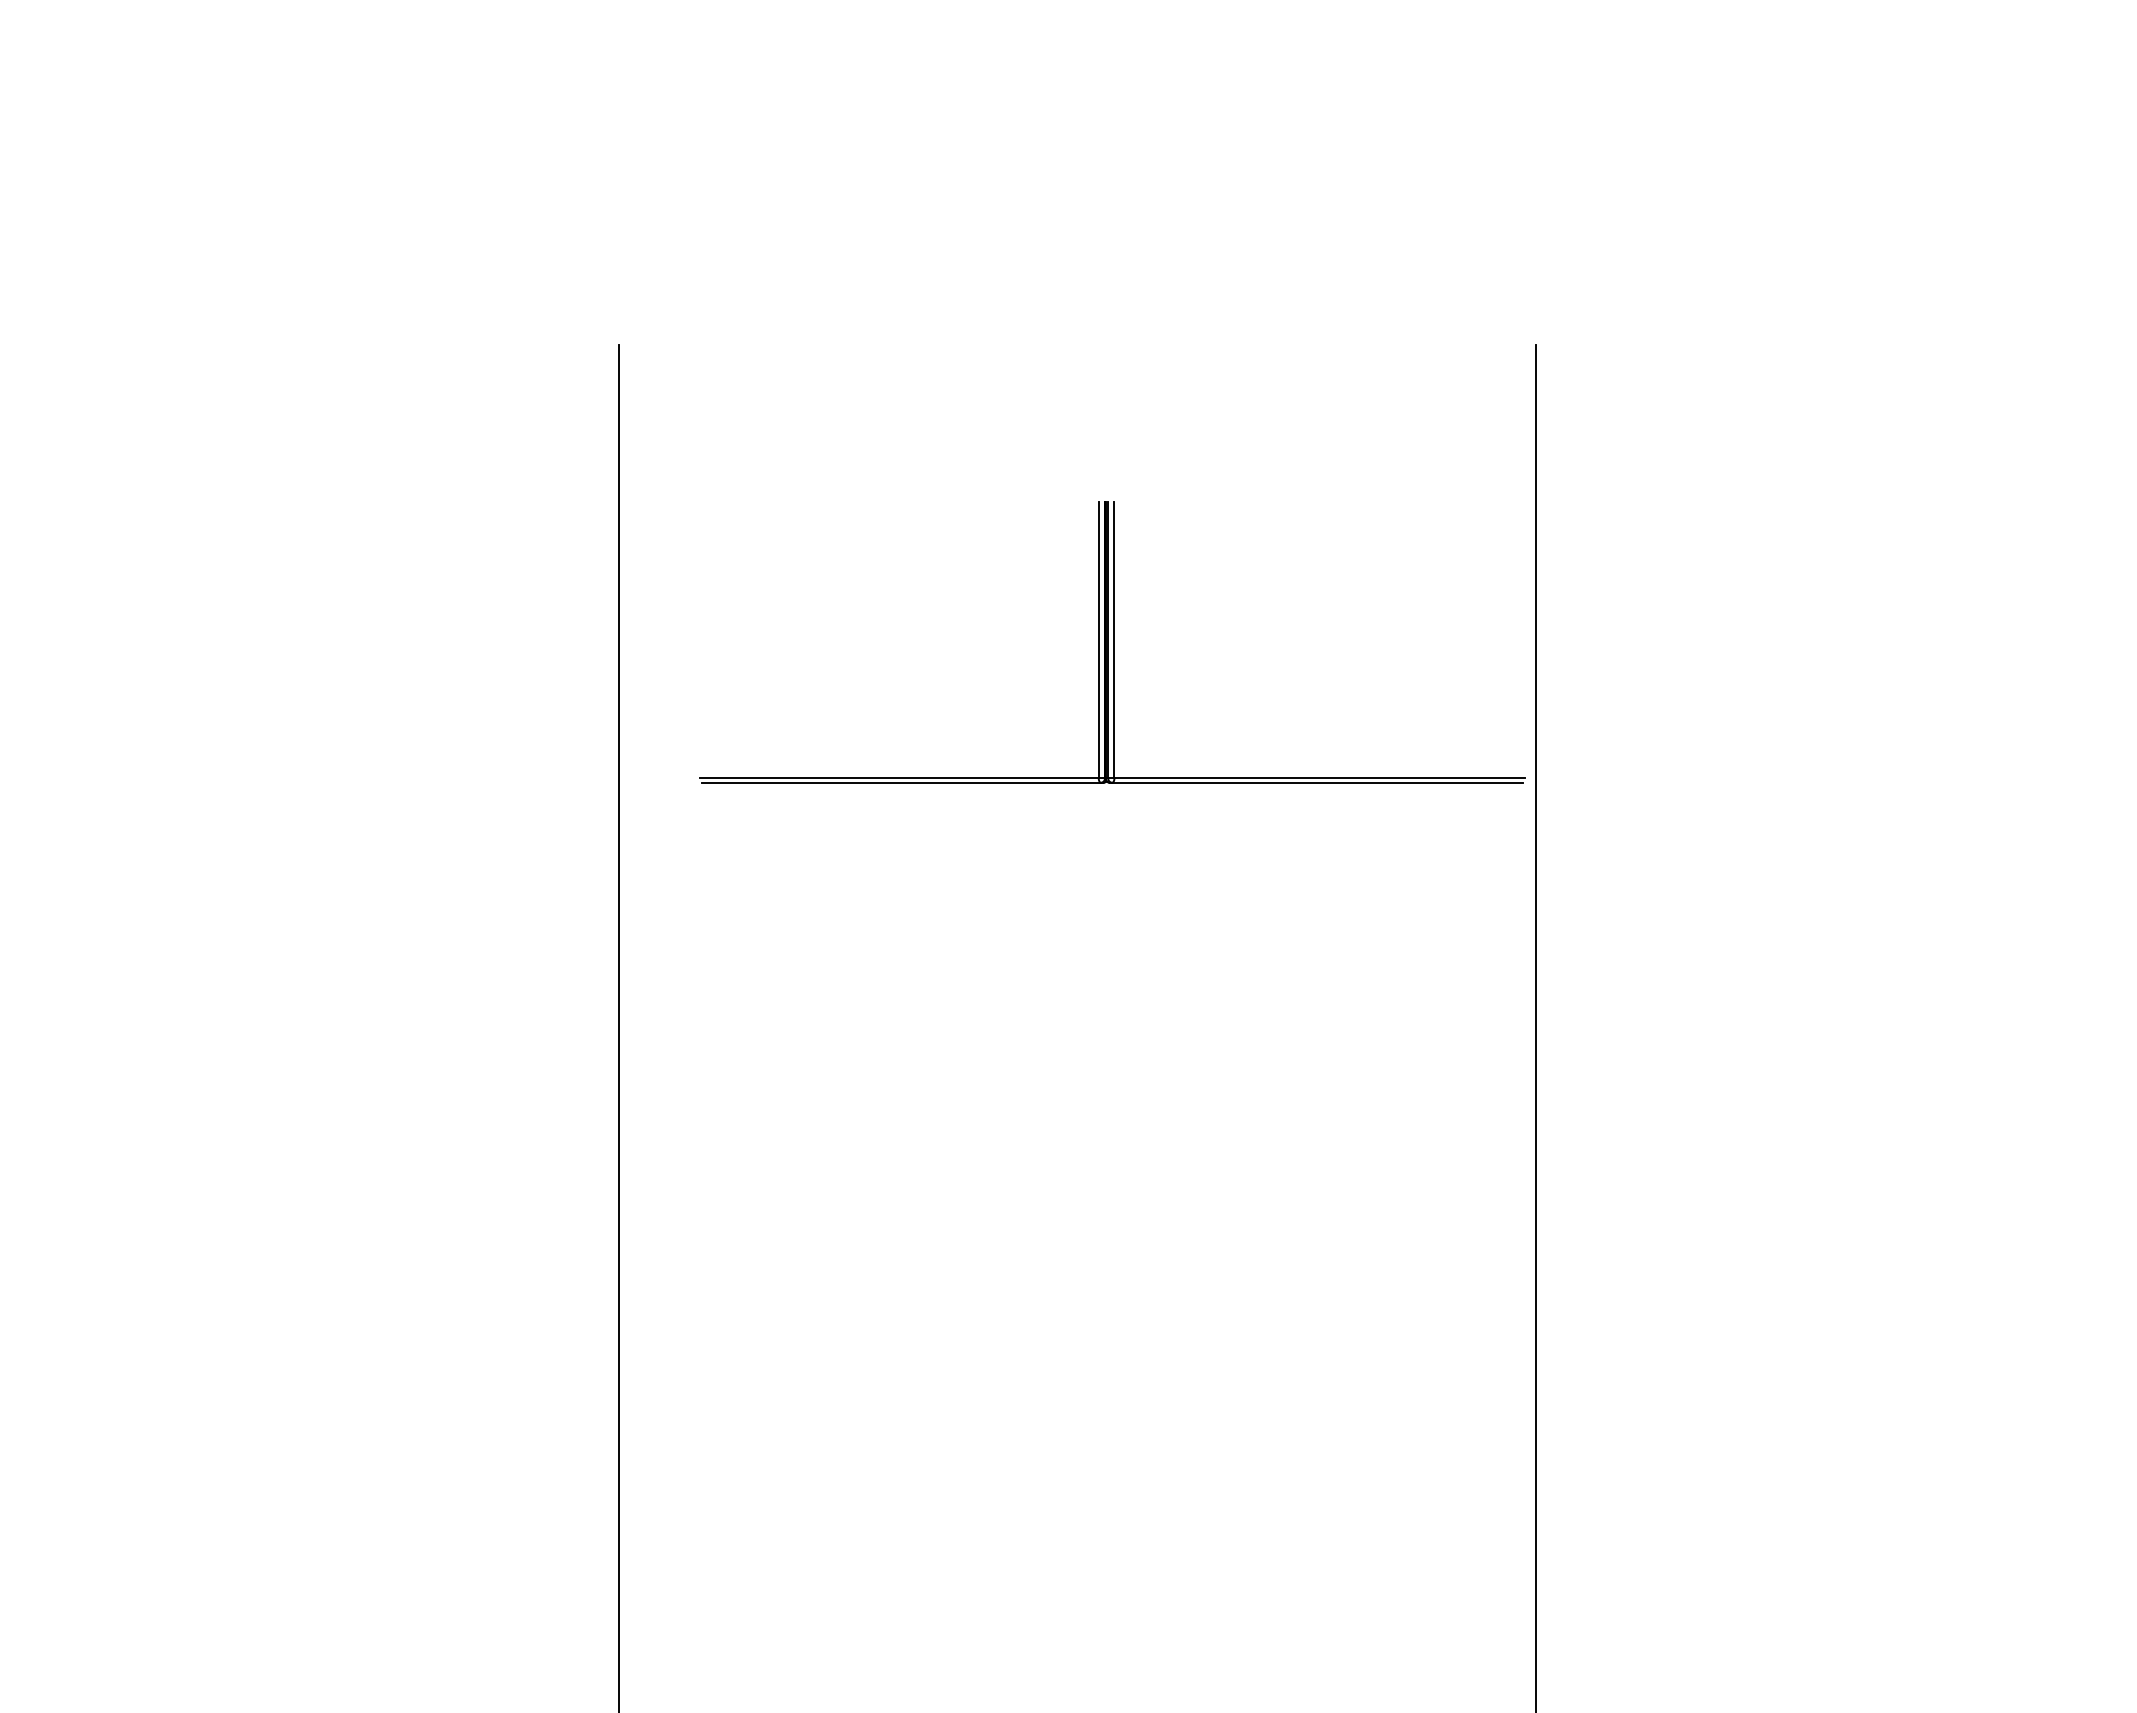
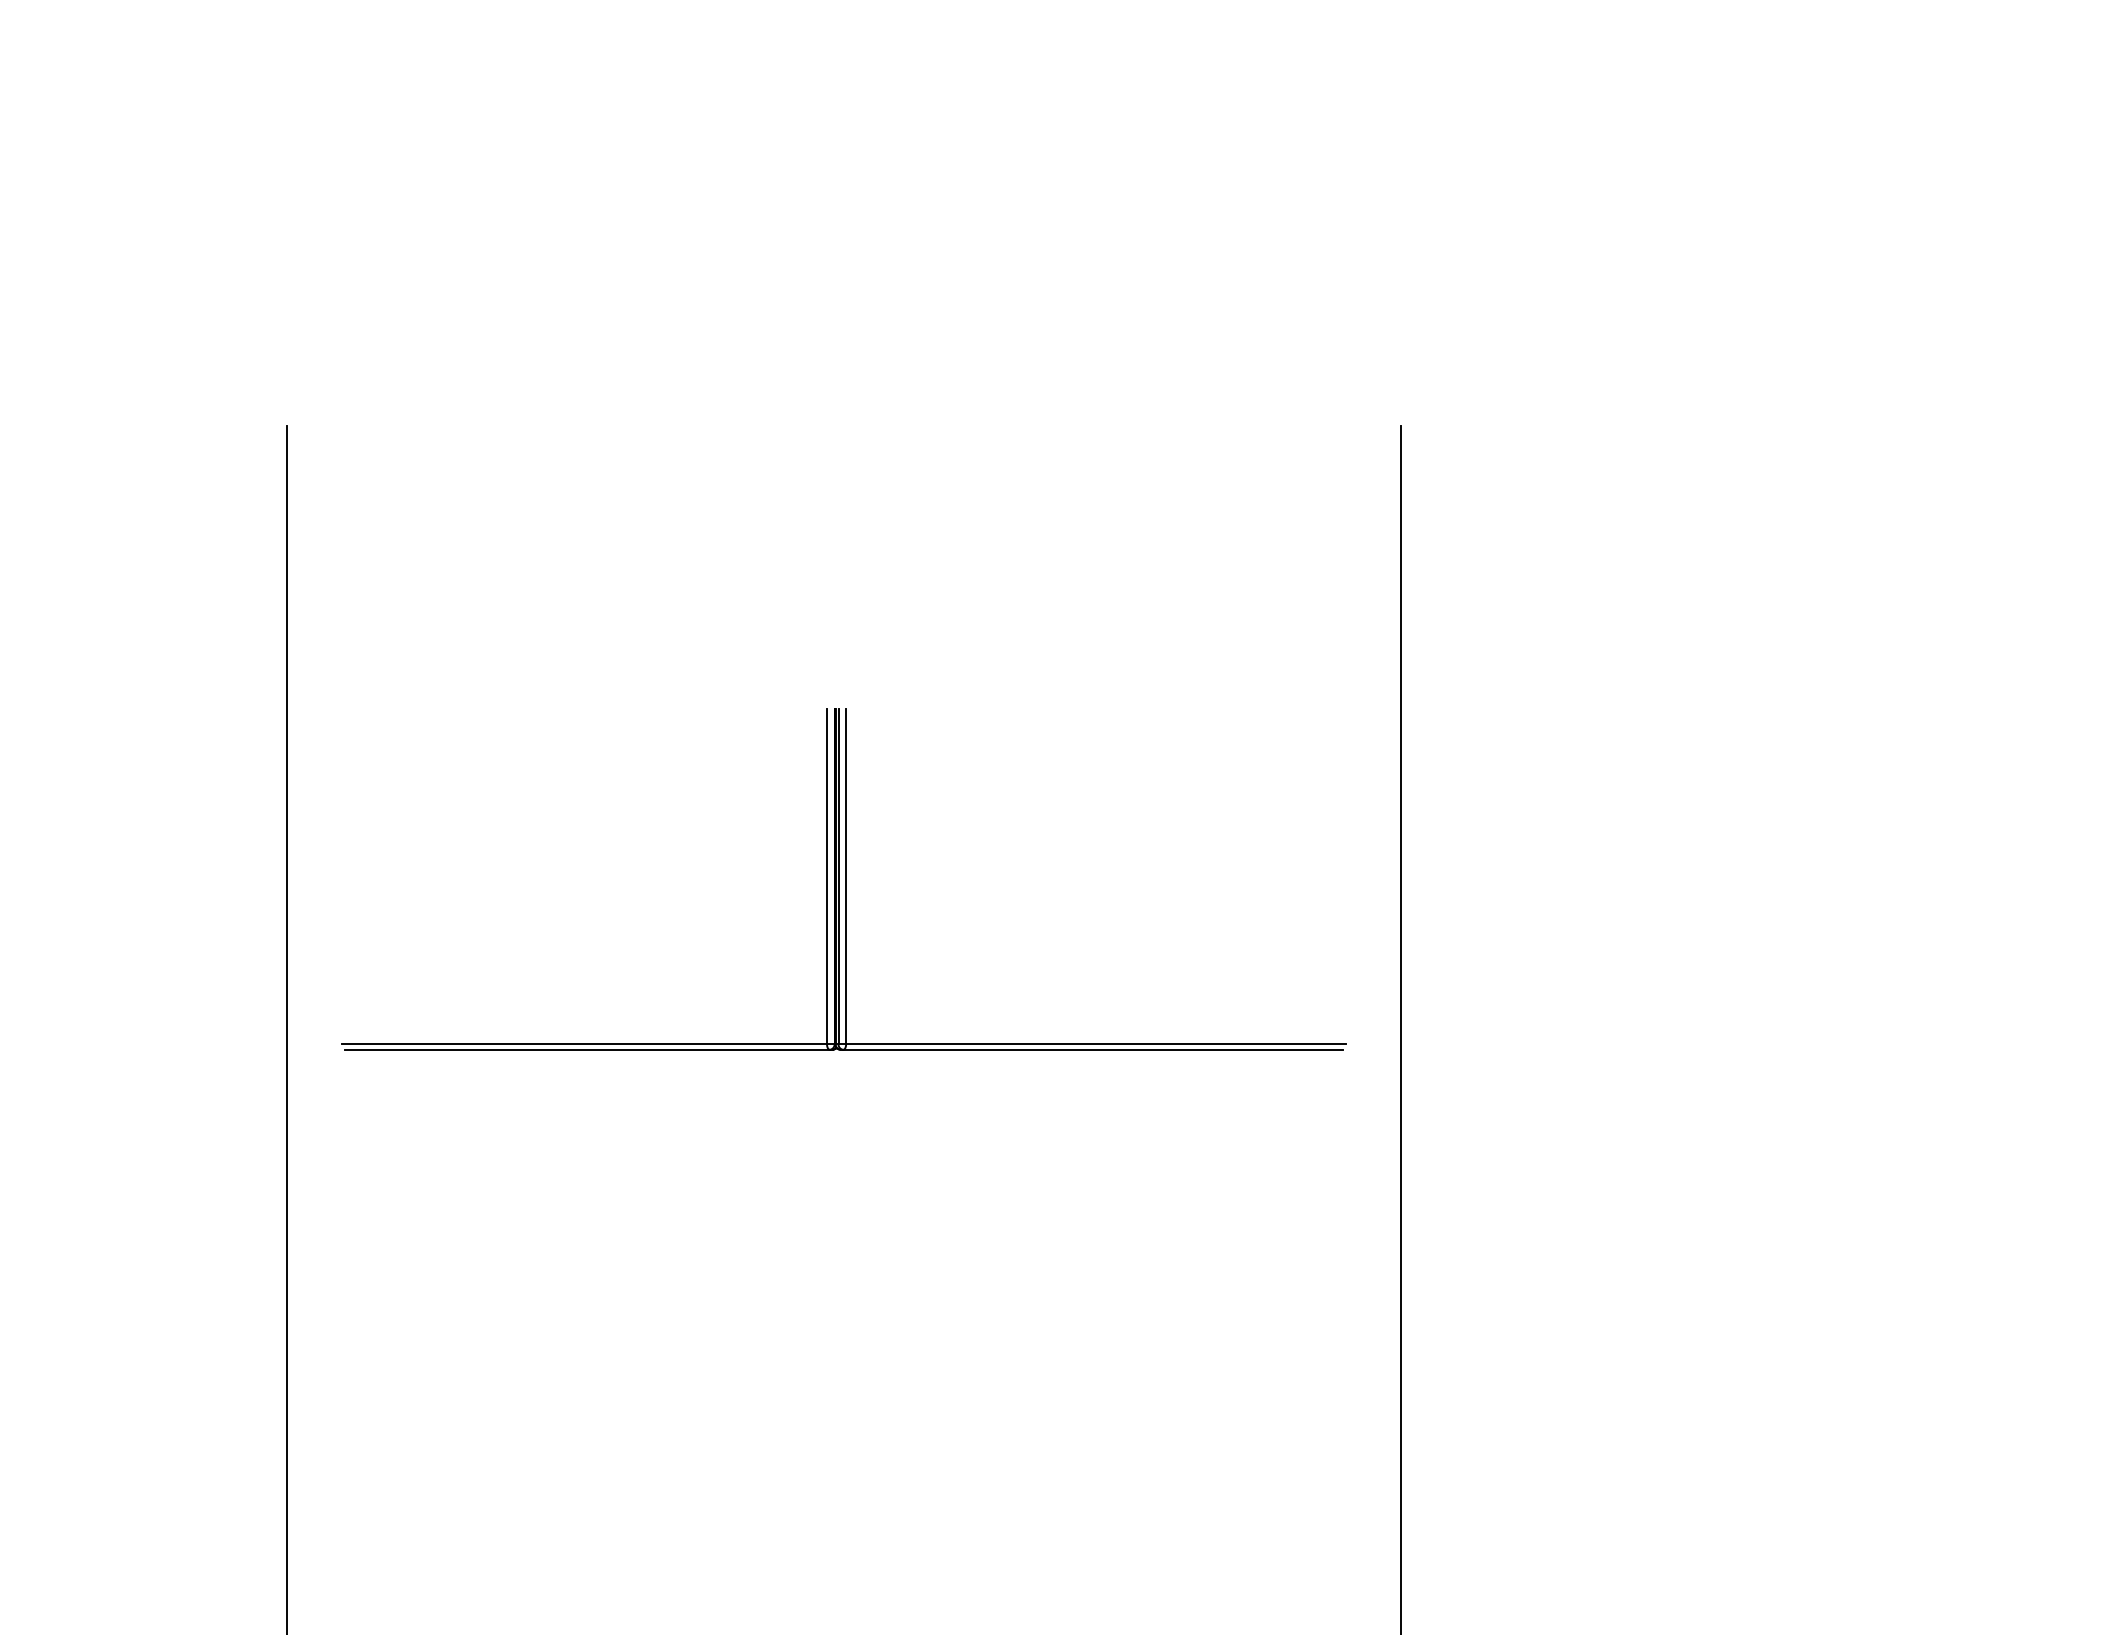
part: (1112, 642) -> (843, 879), moved

